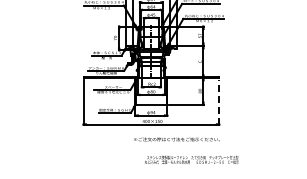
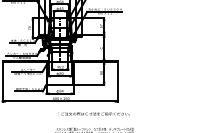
line: (219, 102) -> (117, 82), dashed -> solid
text: (176, 139) -> (93, 113), moved

